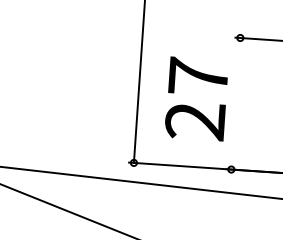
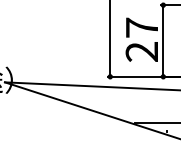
line: (236, 102) -> (163, 40), added

